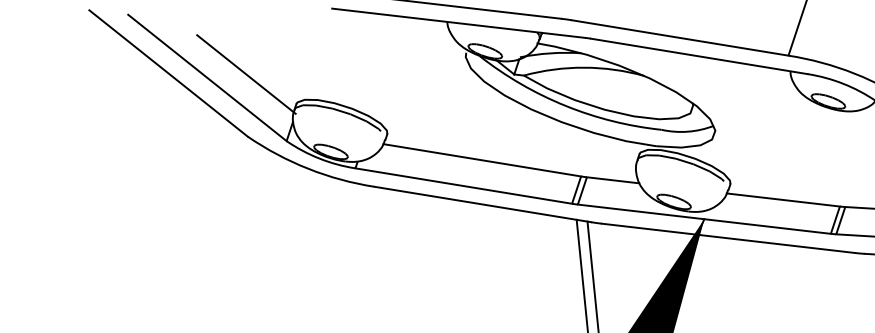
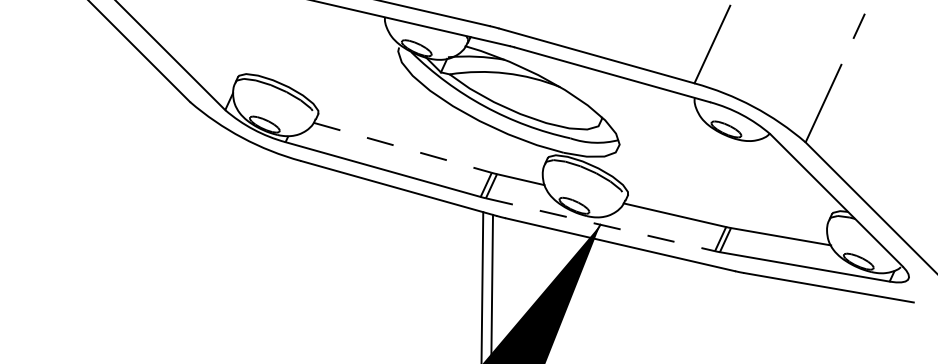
line: (246, 74) -> (195, 44), removed
line: (483, 159) -> (403, 147), solid -> dashed
line: (704, 218) -> (600, 224), solid -> dashed

